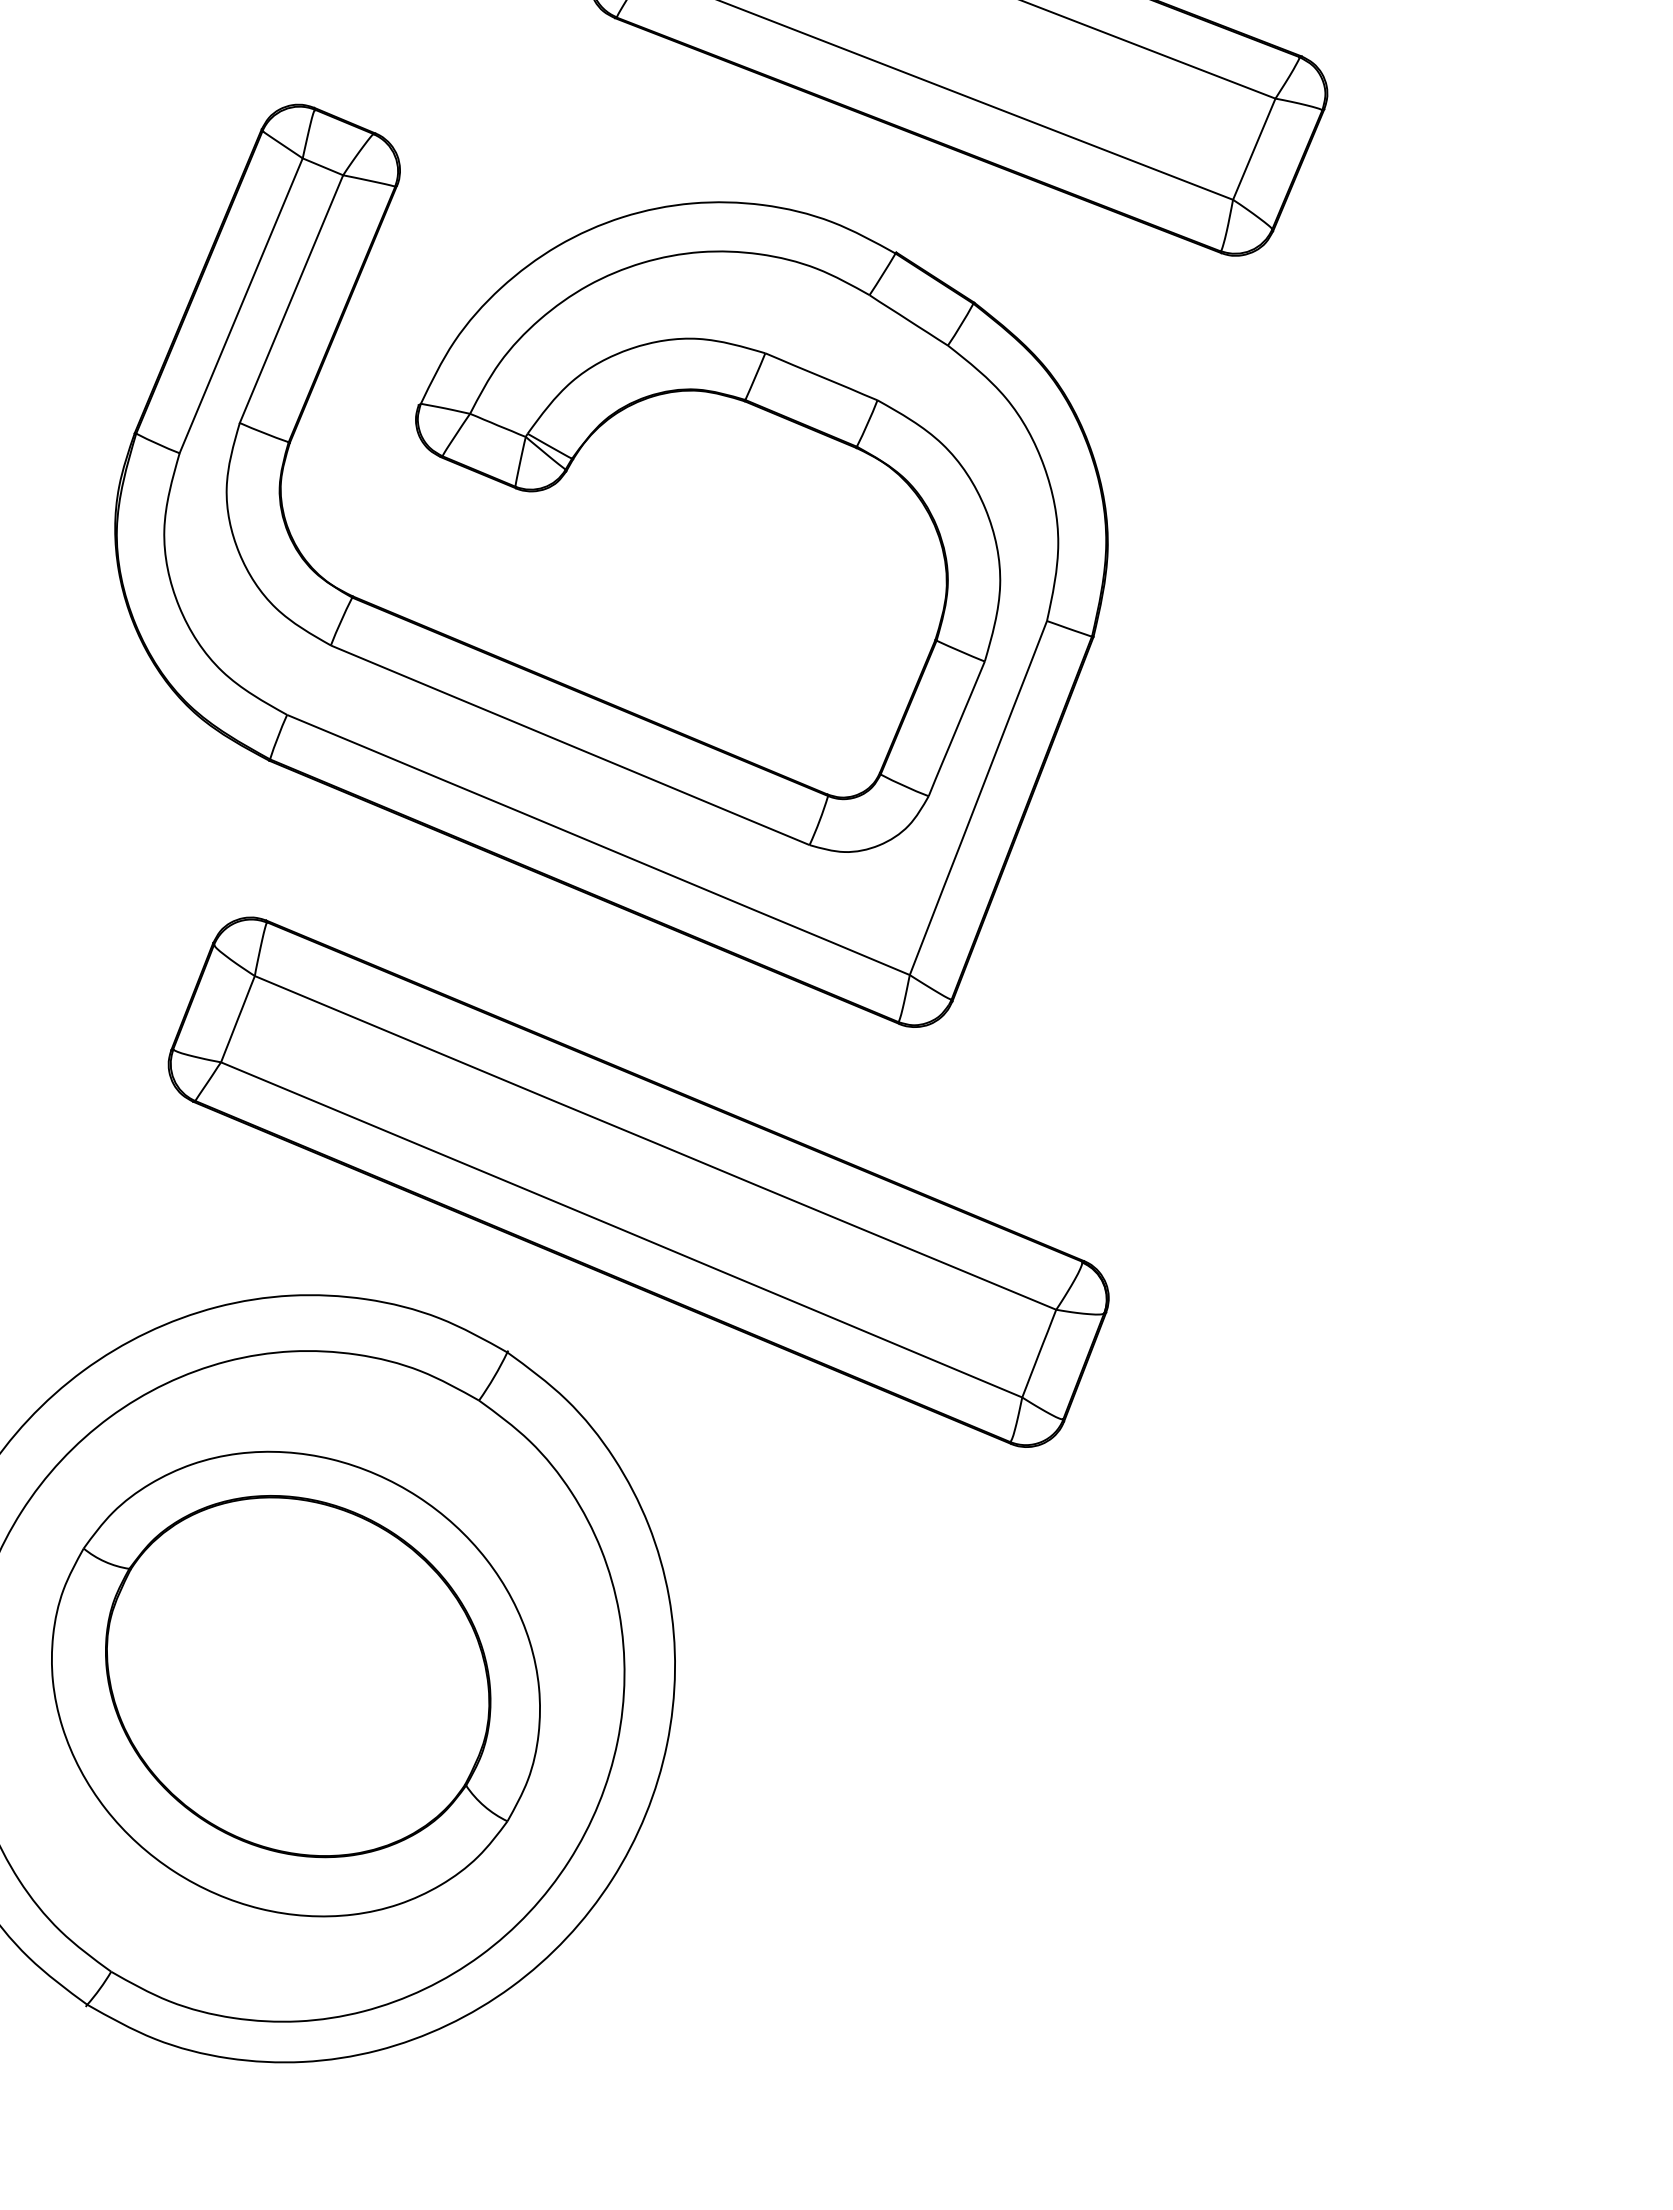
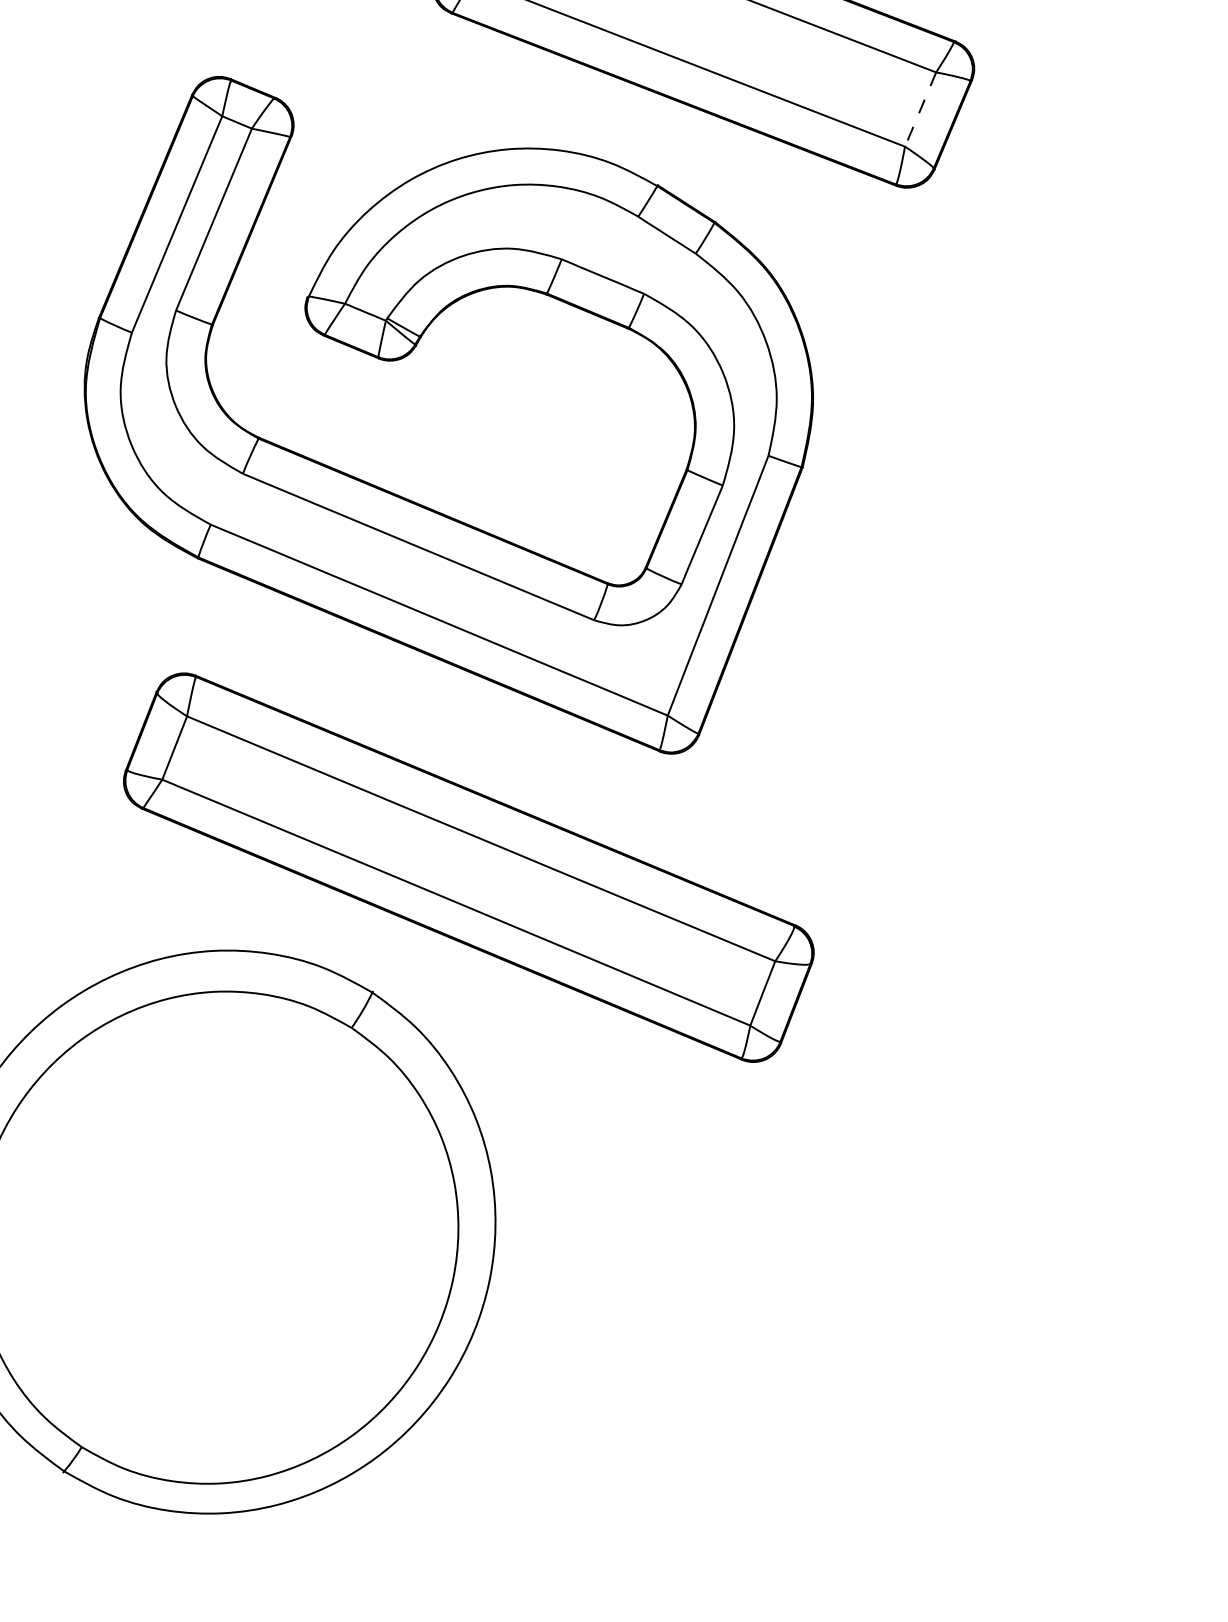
line: (1254, 149) -> (920, 109), solid -> dashed
part: (295, 1683) -> (216, 1235), removed

